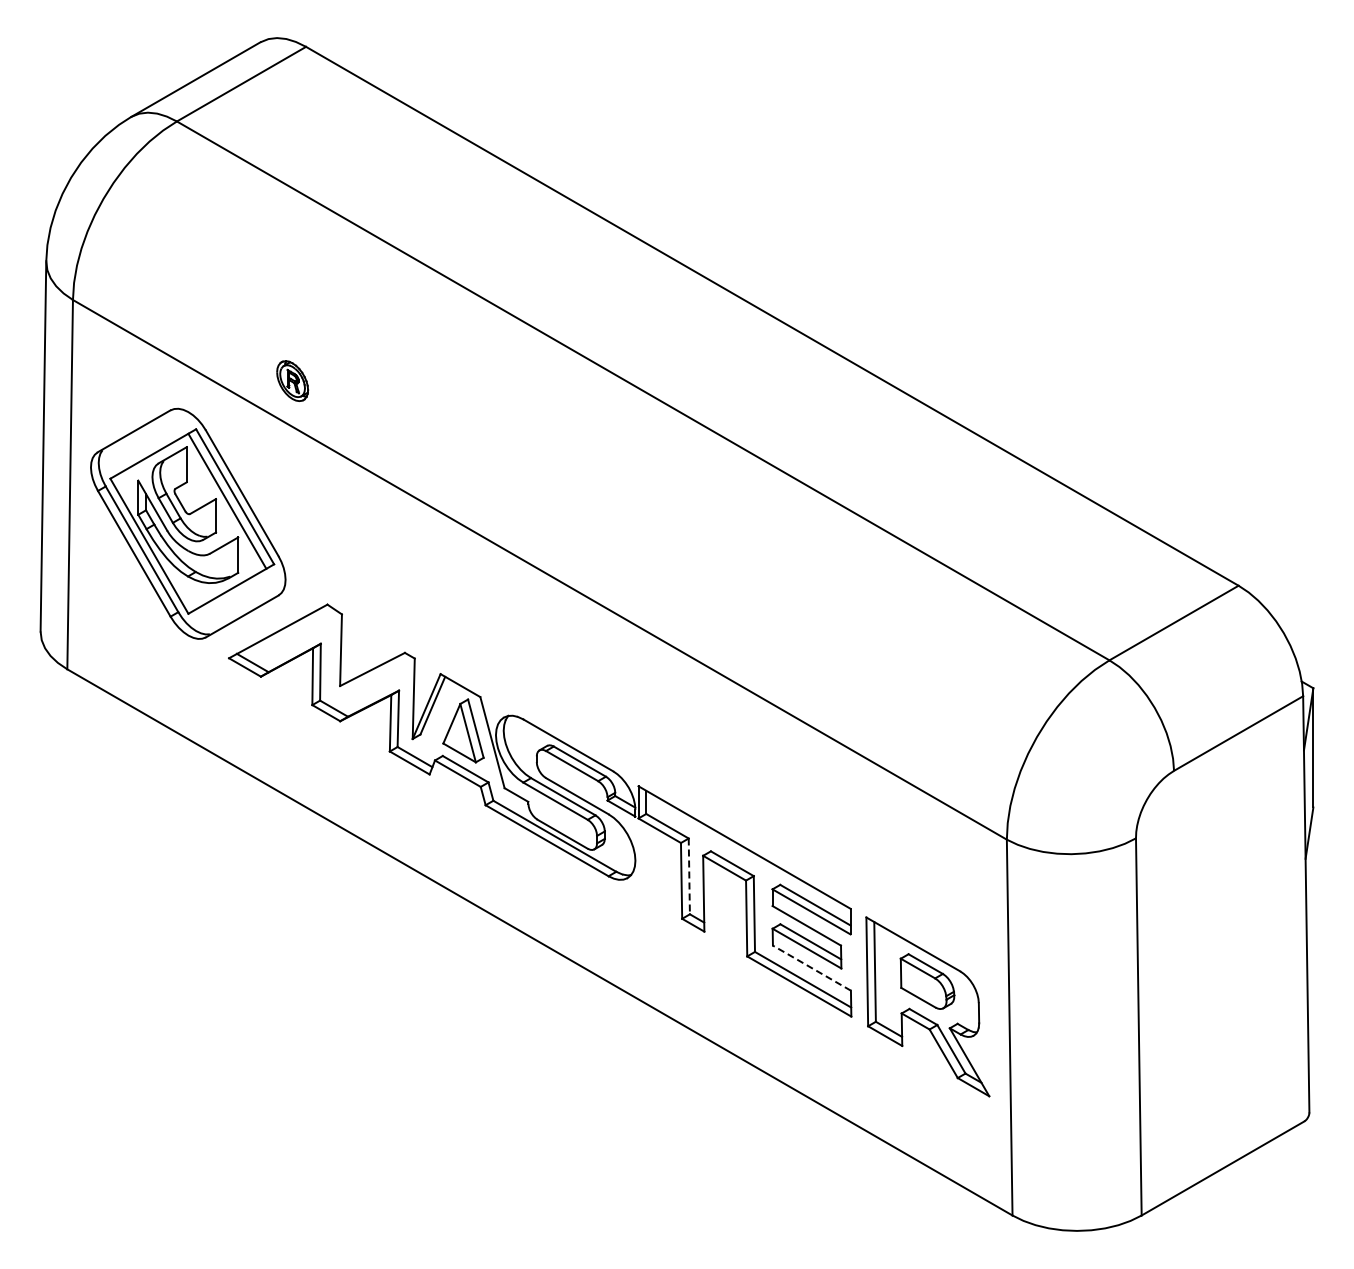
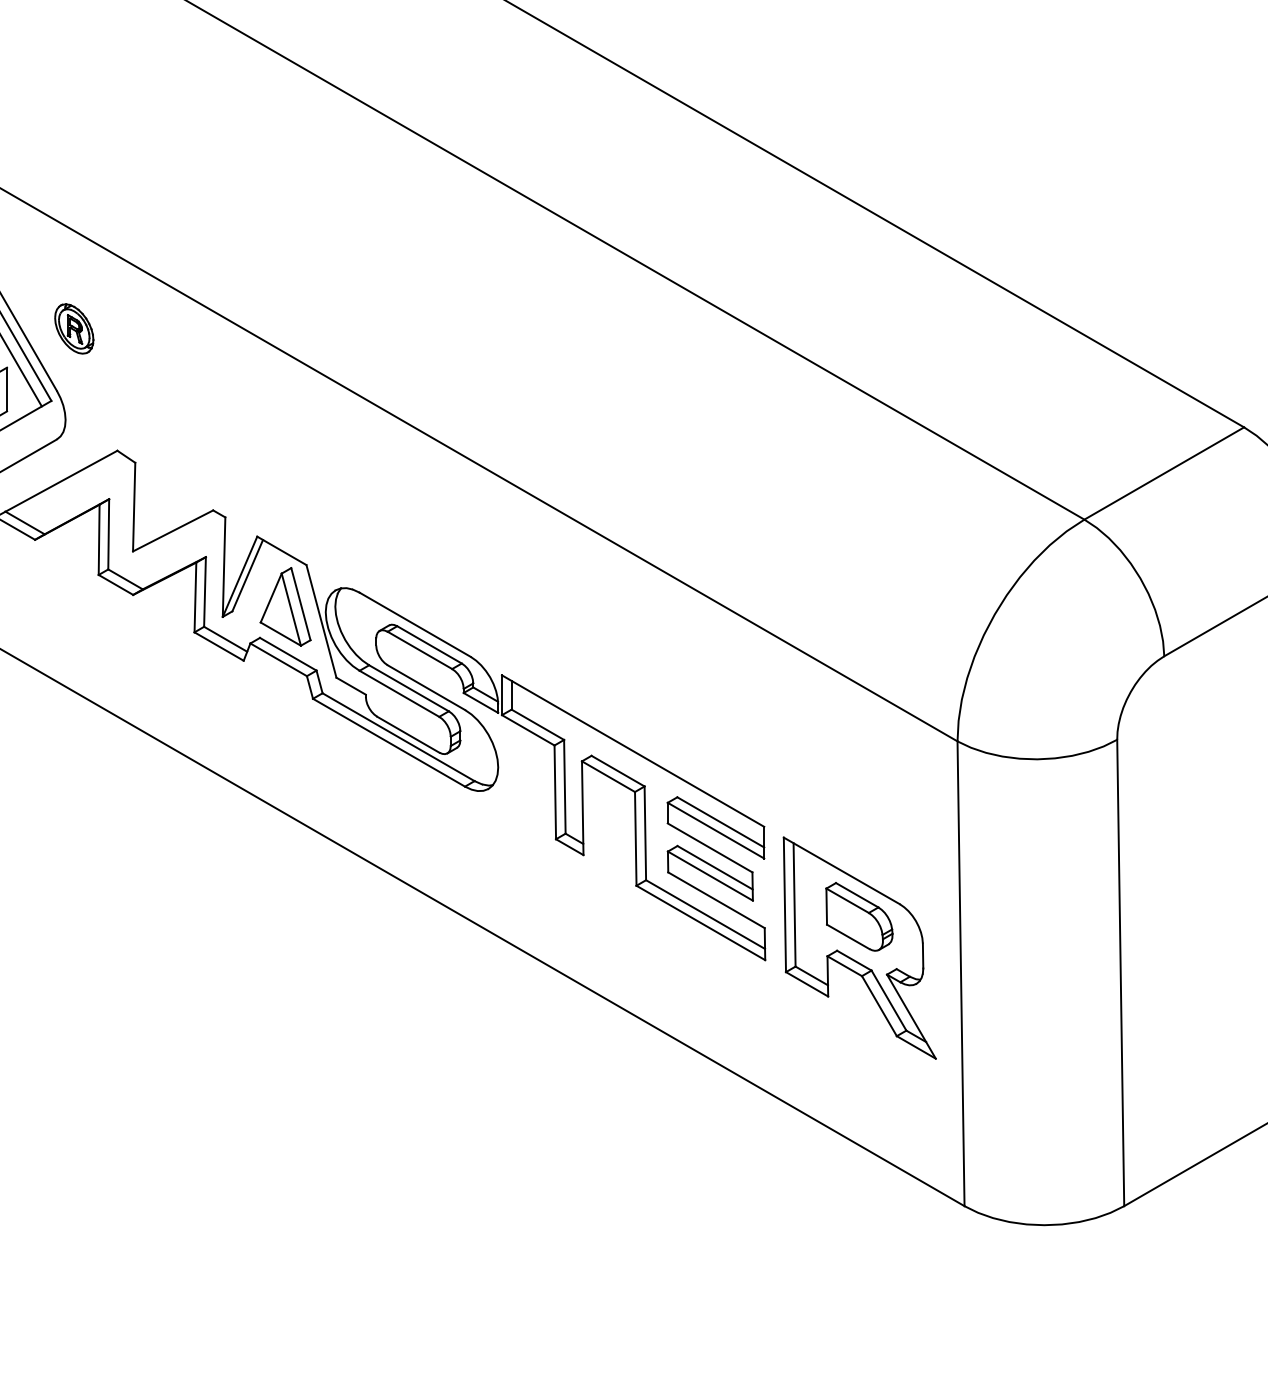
part: (292, 380) -> (74, 328), moved
line: (689, 876) -> (565, 786), dashed -> solid
line: (811, 967) -> (715, 899), dashed -> solid

